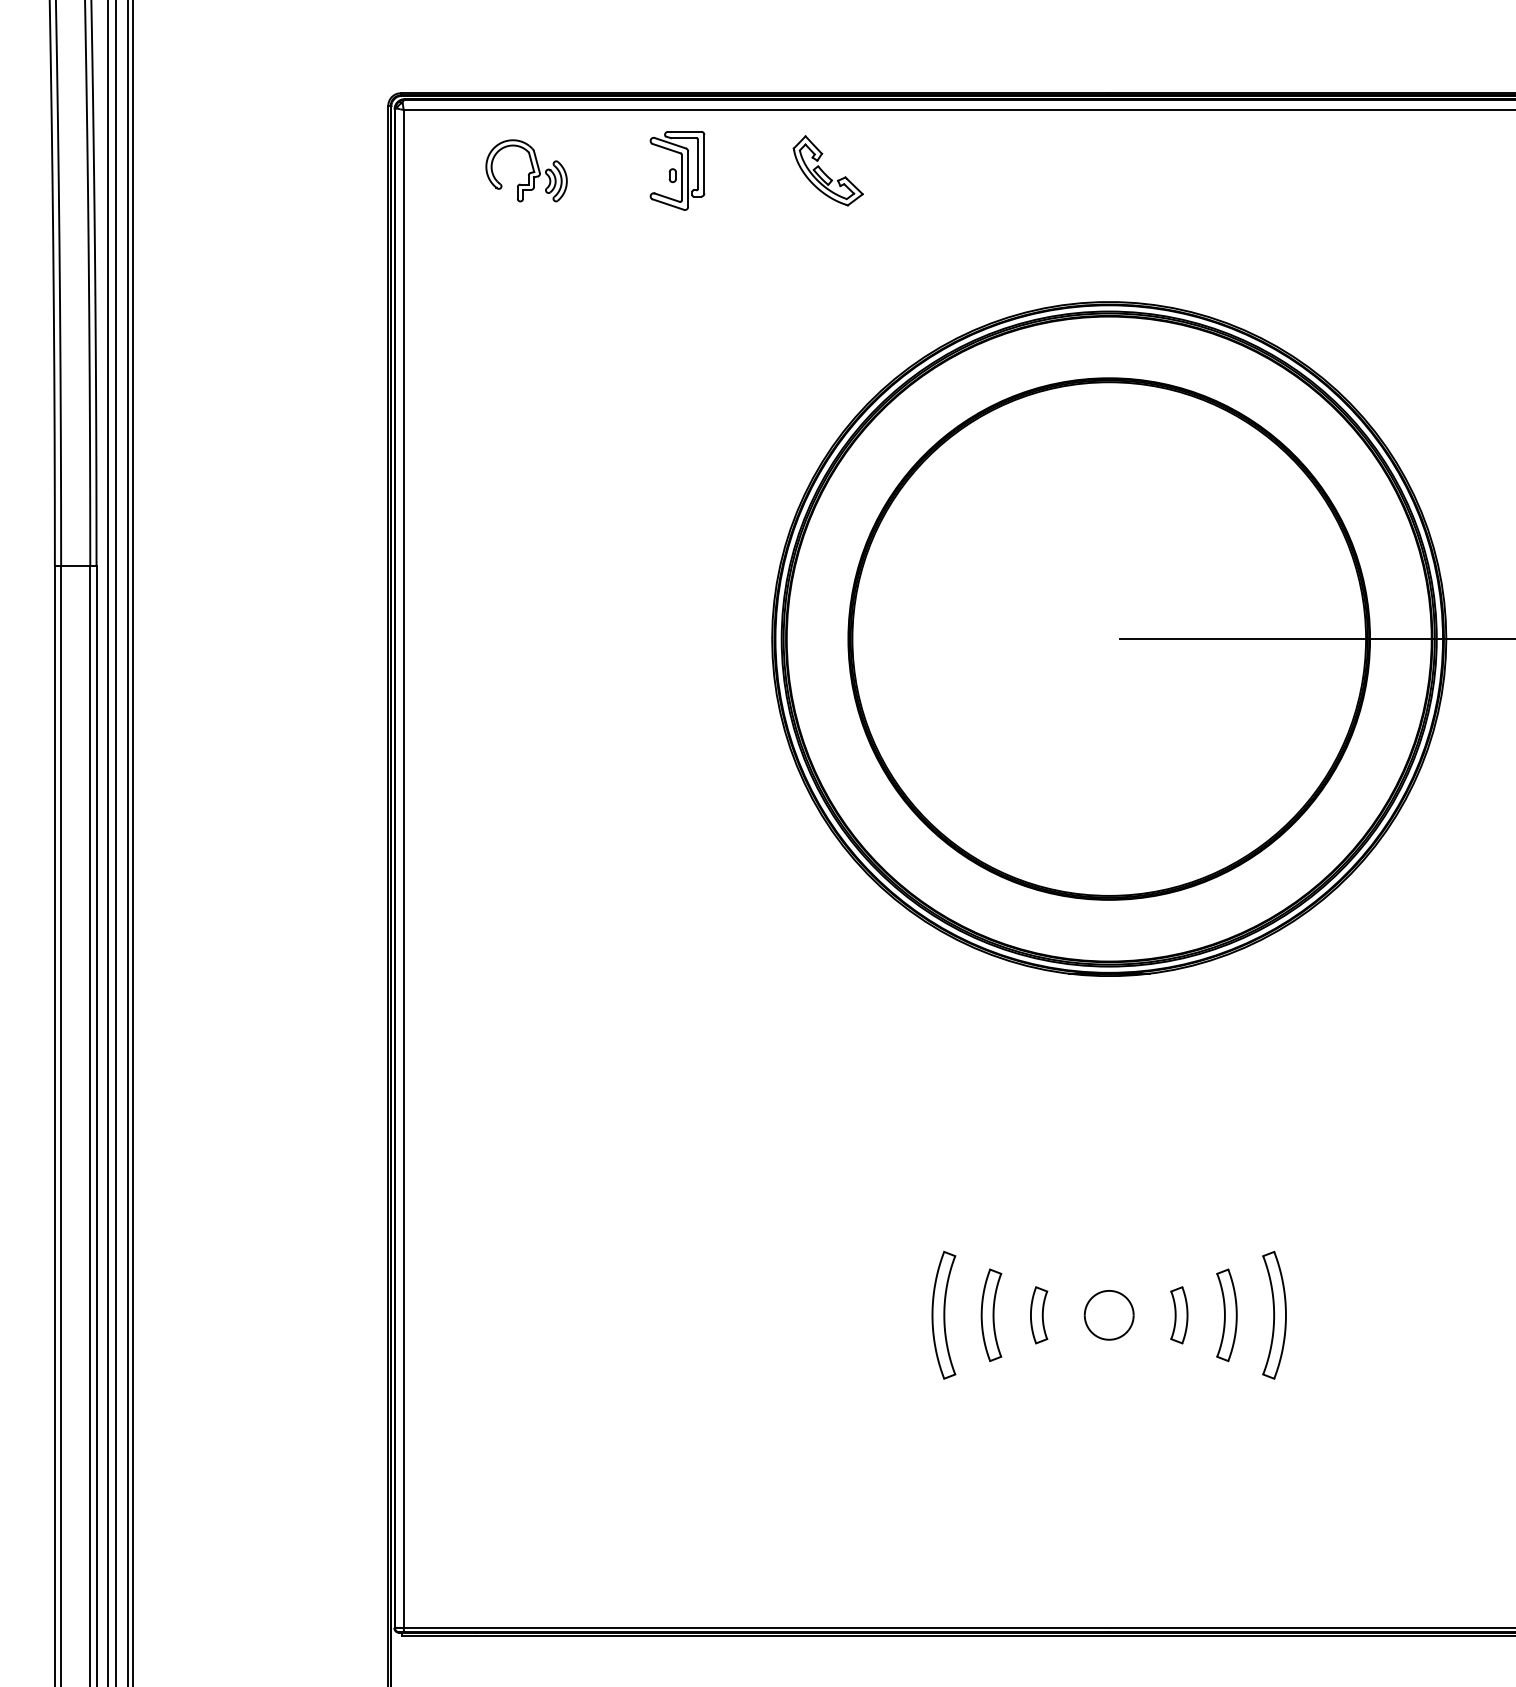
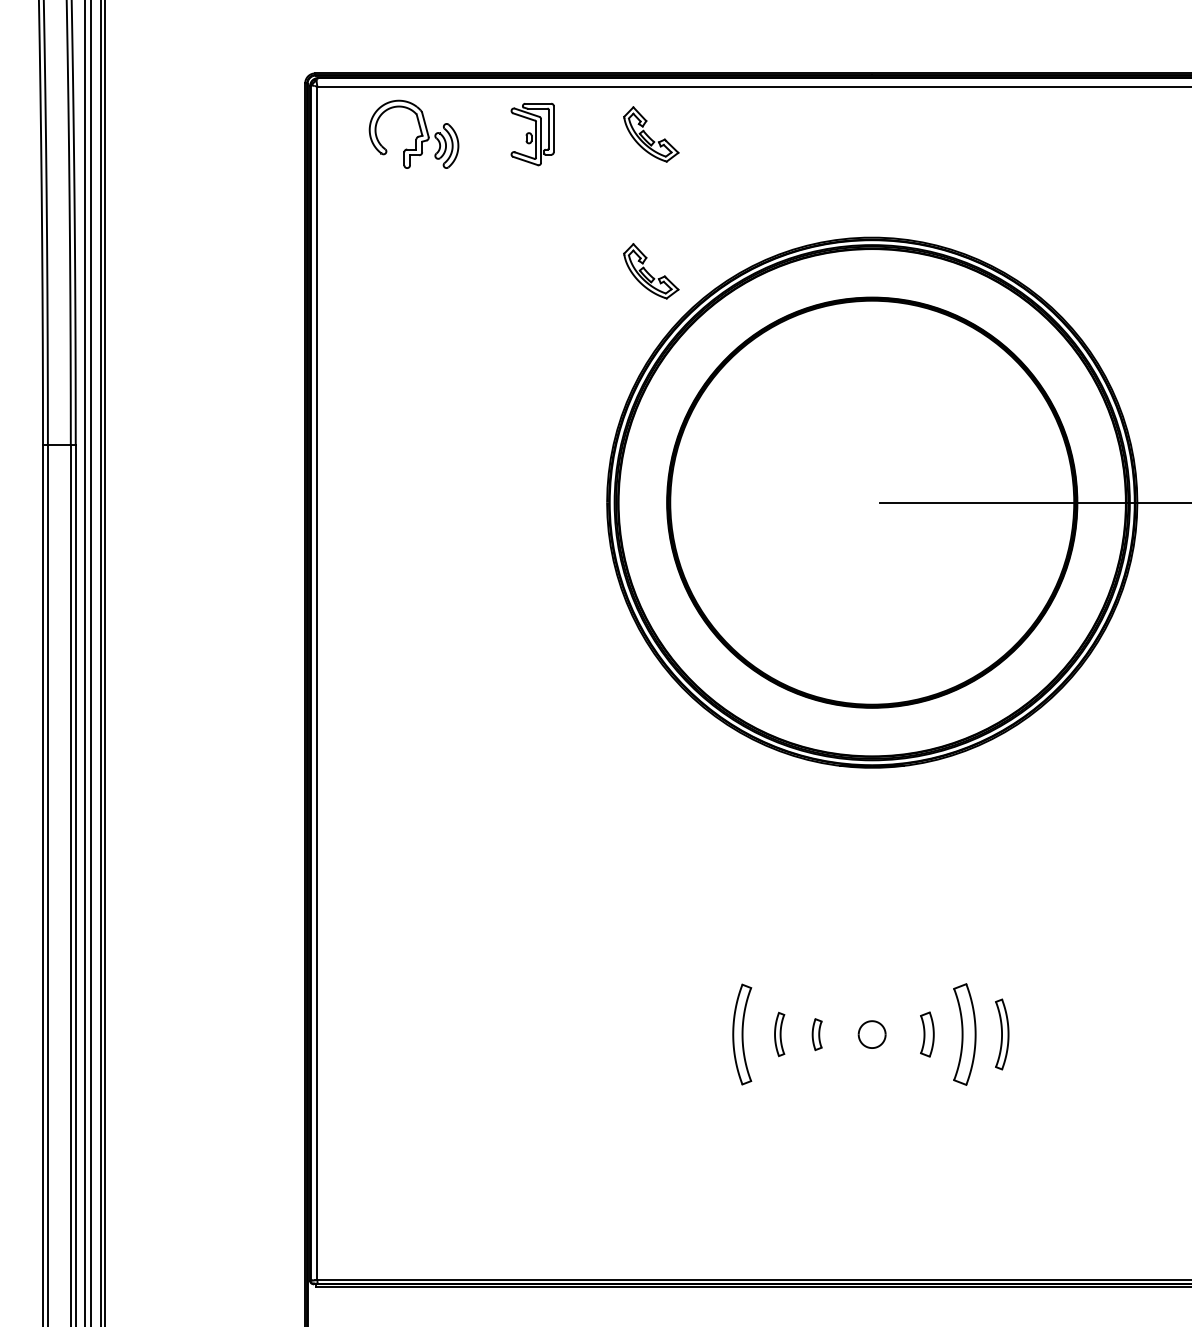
part: (526, 170) -> (413, 134), size x1.4
part: (827, 344) -> (650, 271), added
part: (991, 1314) -> (779, 1033), size x0.6
part: (1274, 1314) -> (1002, 1033), size x0.7
part: (1039, 1315) -> (817, 1034), size x0.7
part: (1108, 1315) -> (871, 1034), size x0.7
part: (1226, 1315) -> (964, 1034), size x1.4

